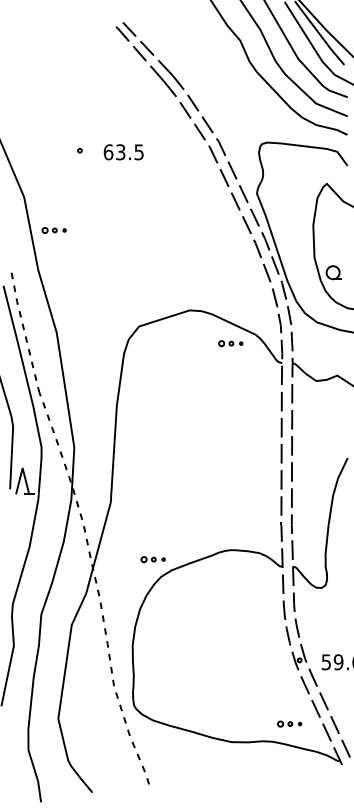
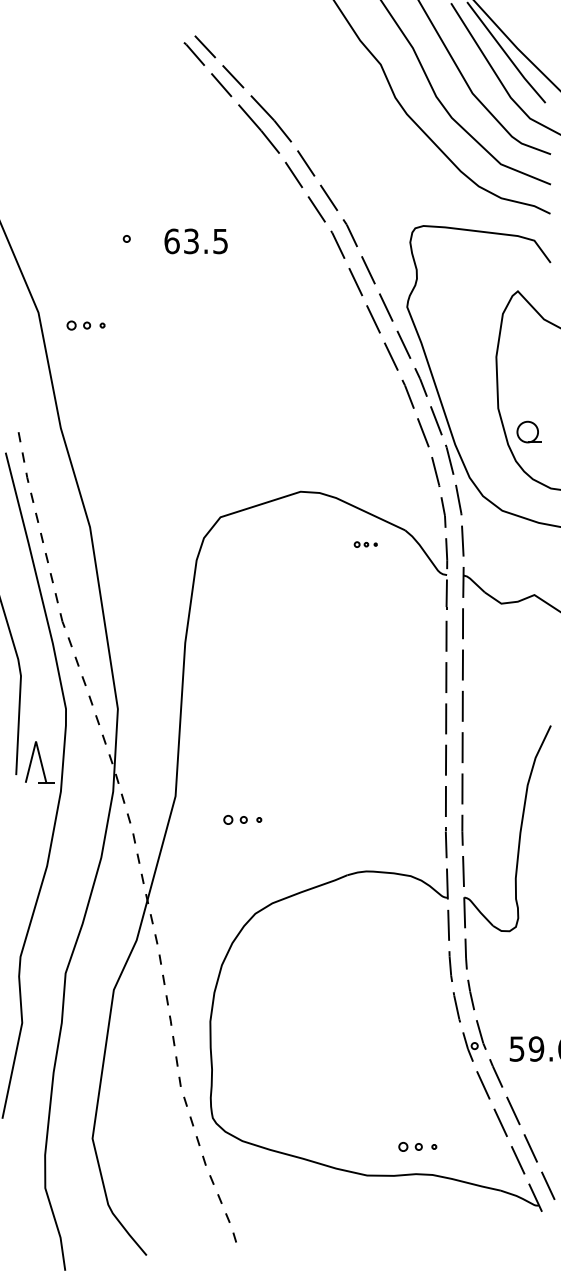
part: (53, 230) -> (84, 325), moved
part: (230, 343) -> (365, 544), size x0.6
part: (152, 559) -> (241, 819), moved
part: (289, 723) -> (417, 1145), moved

